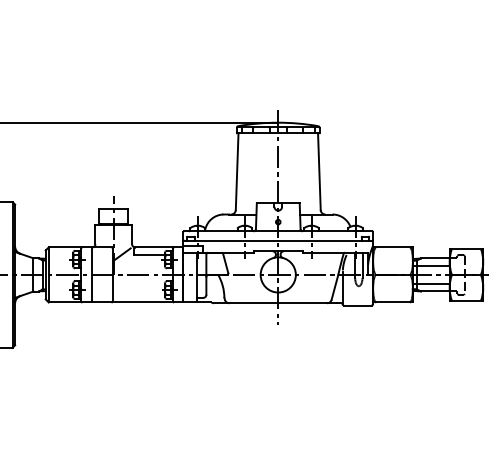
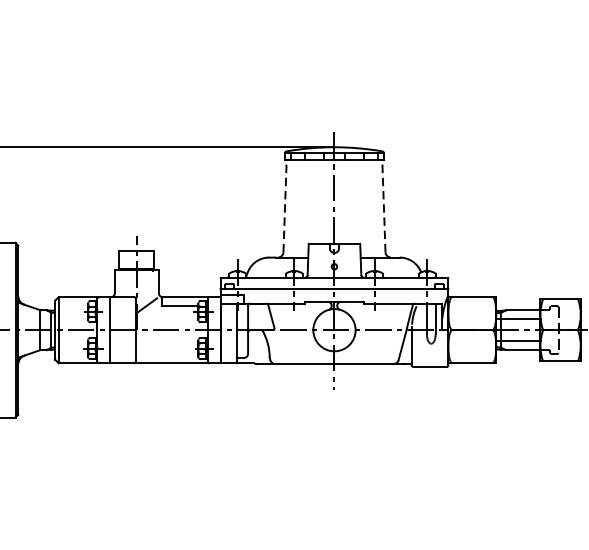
line: (237, 171) -> (285, 205), solid -> dashed
line: (319, 171) -> (384, 205), solid -> dashed

